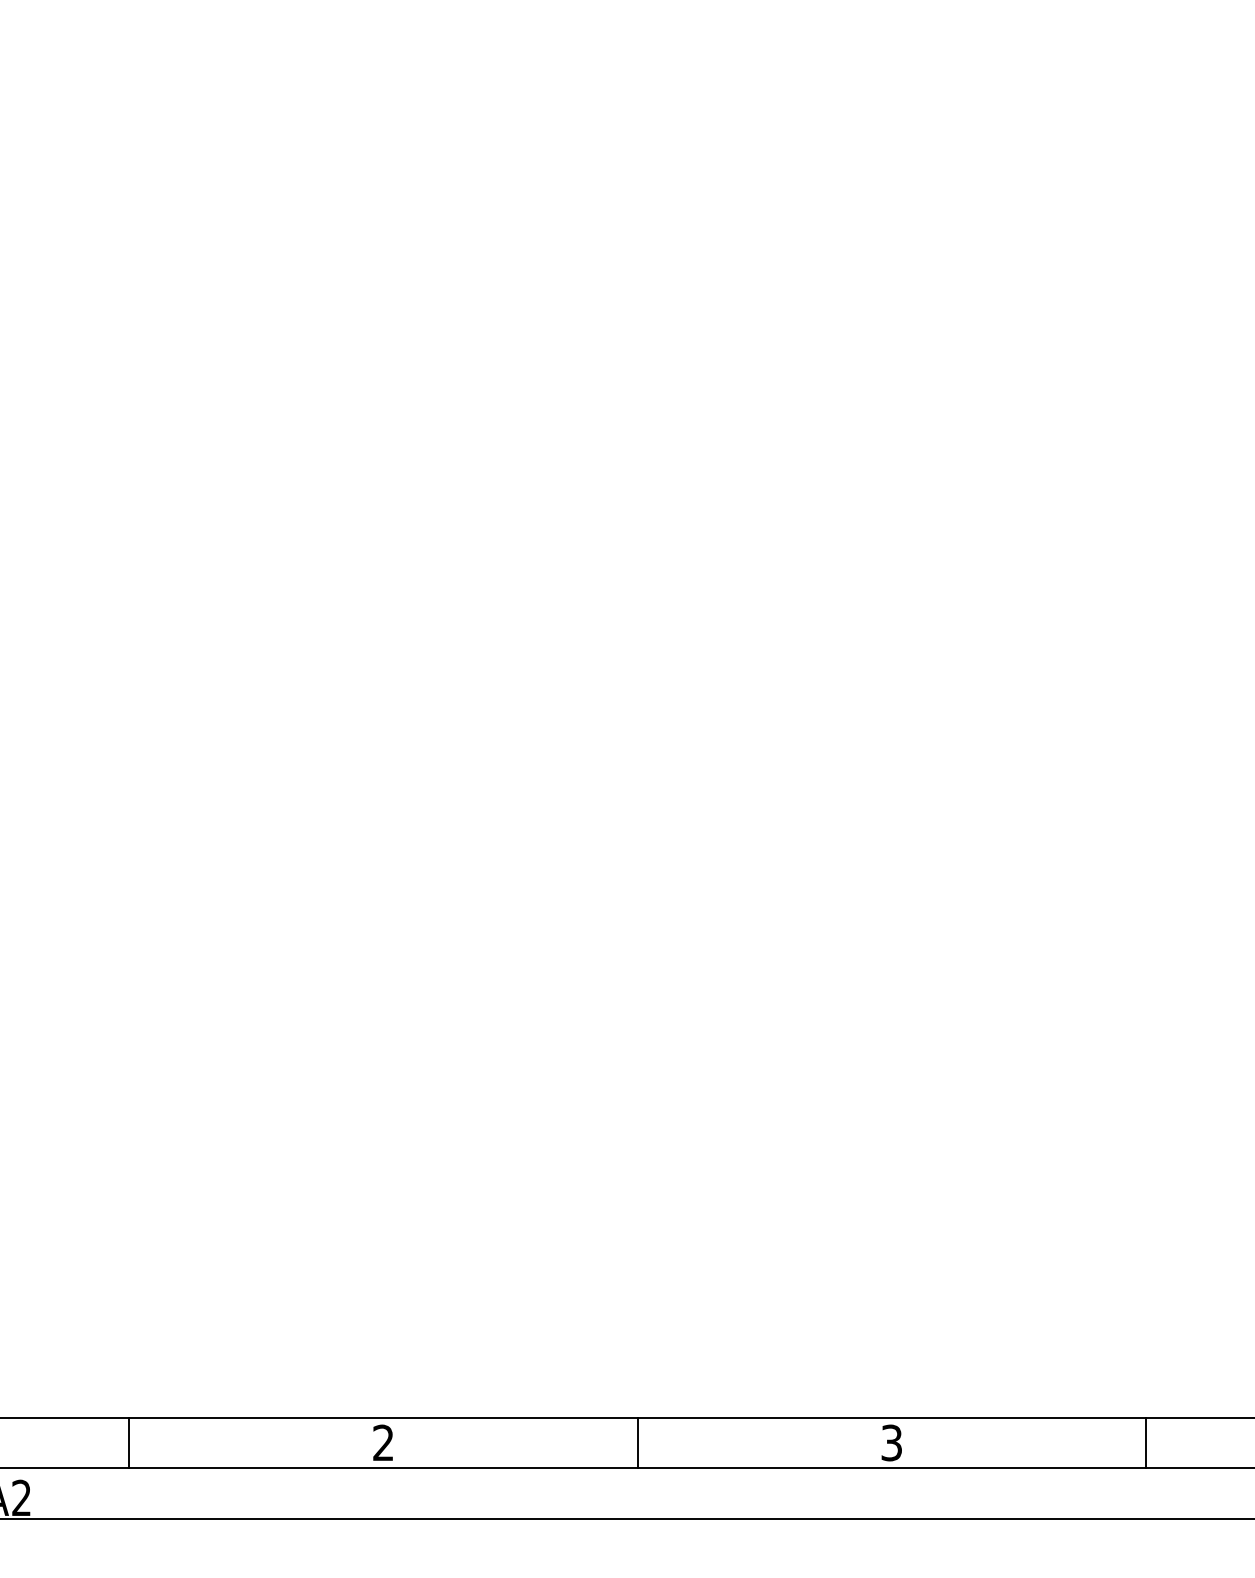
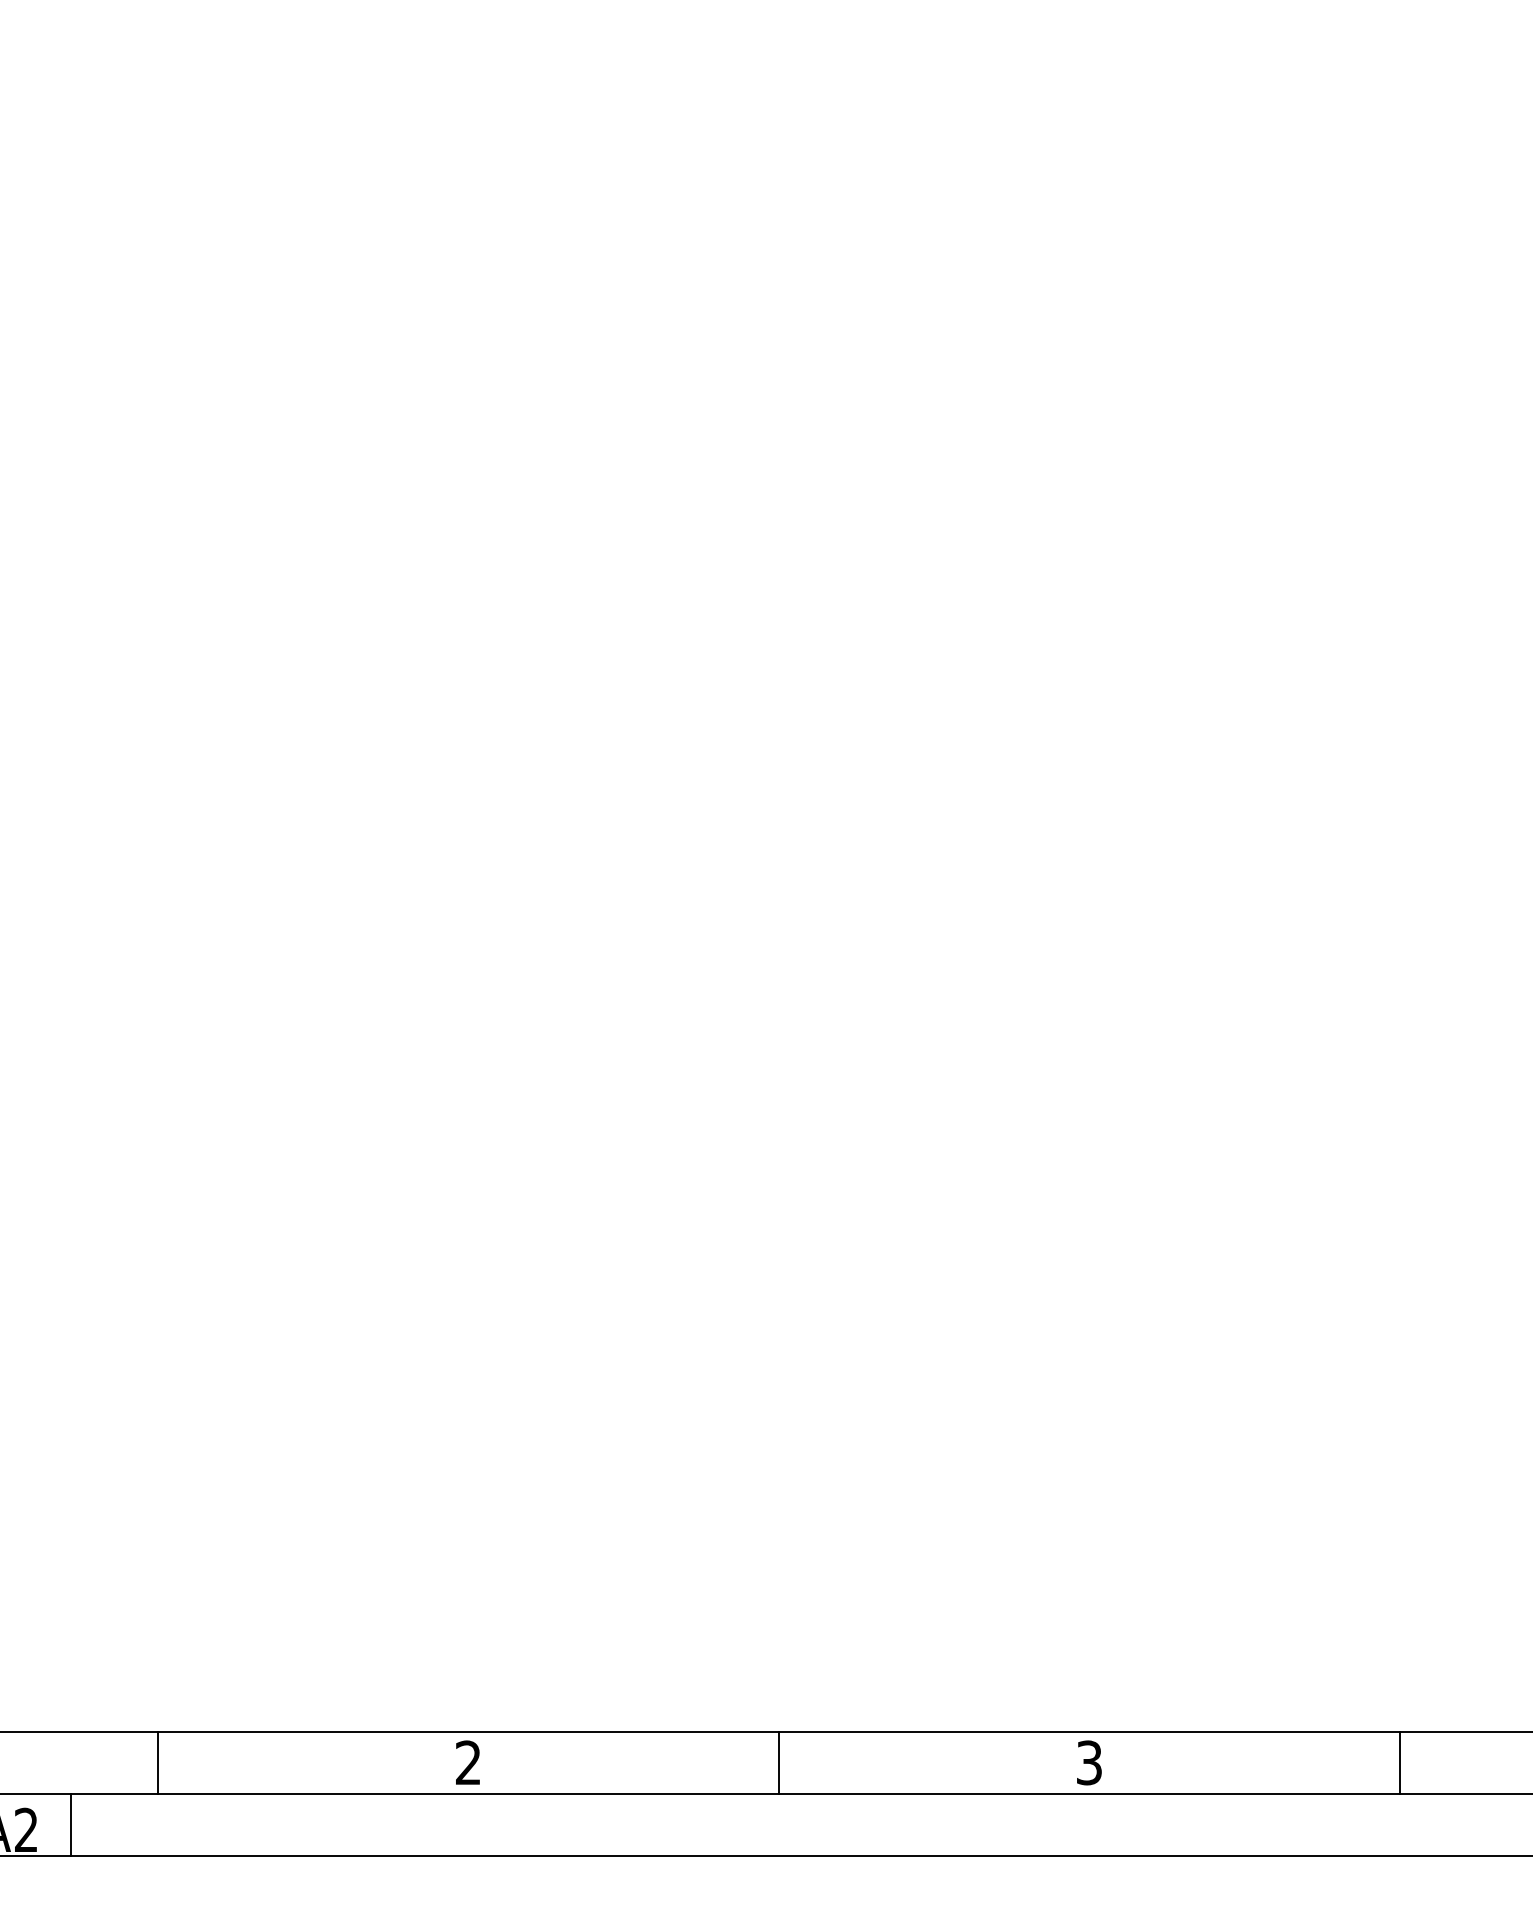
line: (58, 1493) -> (71, 1824), added

